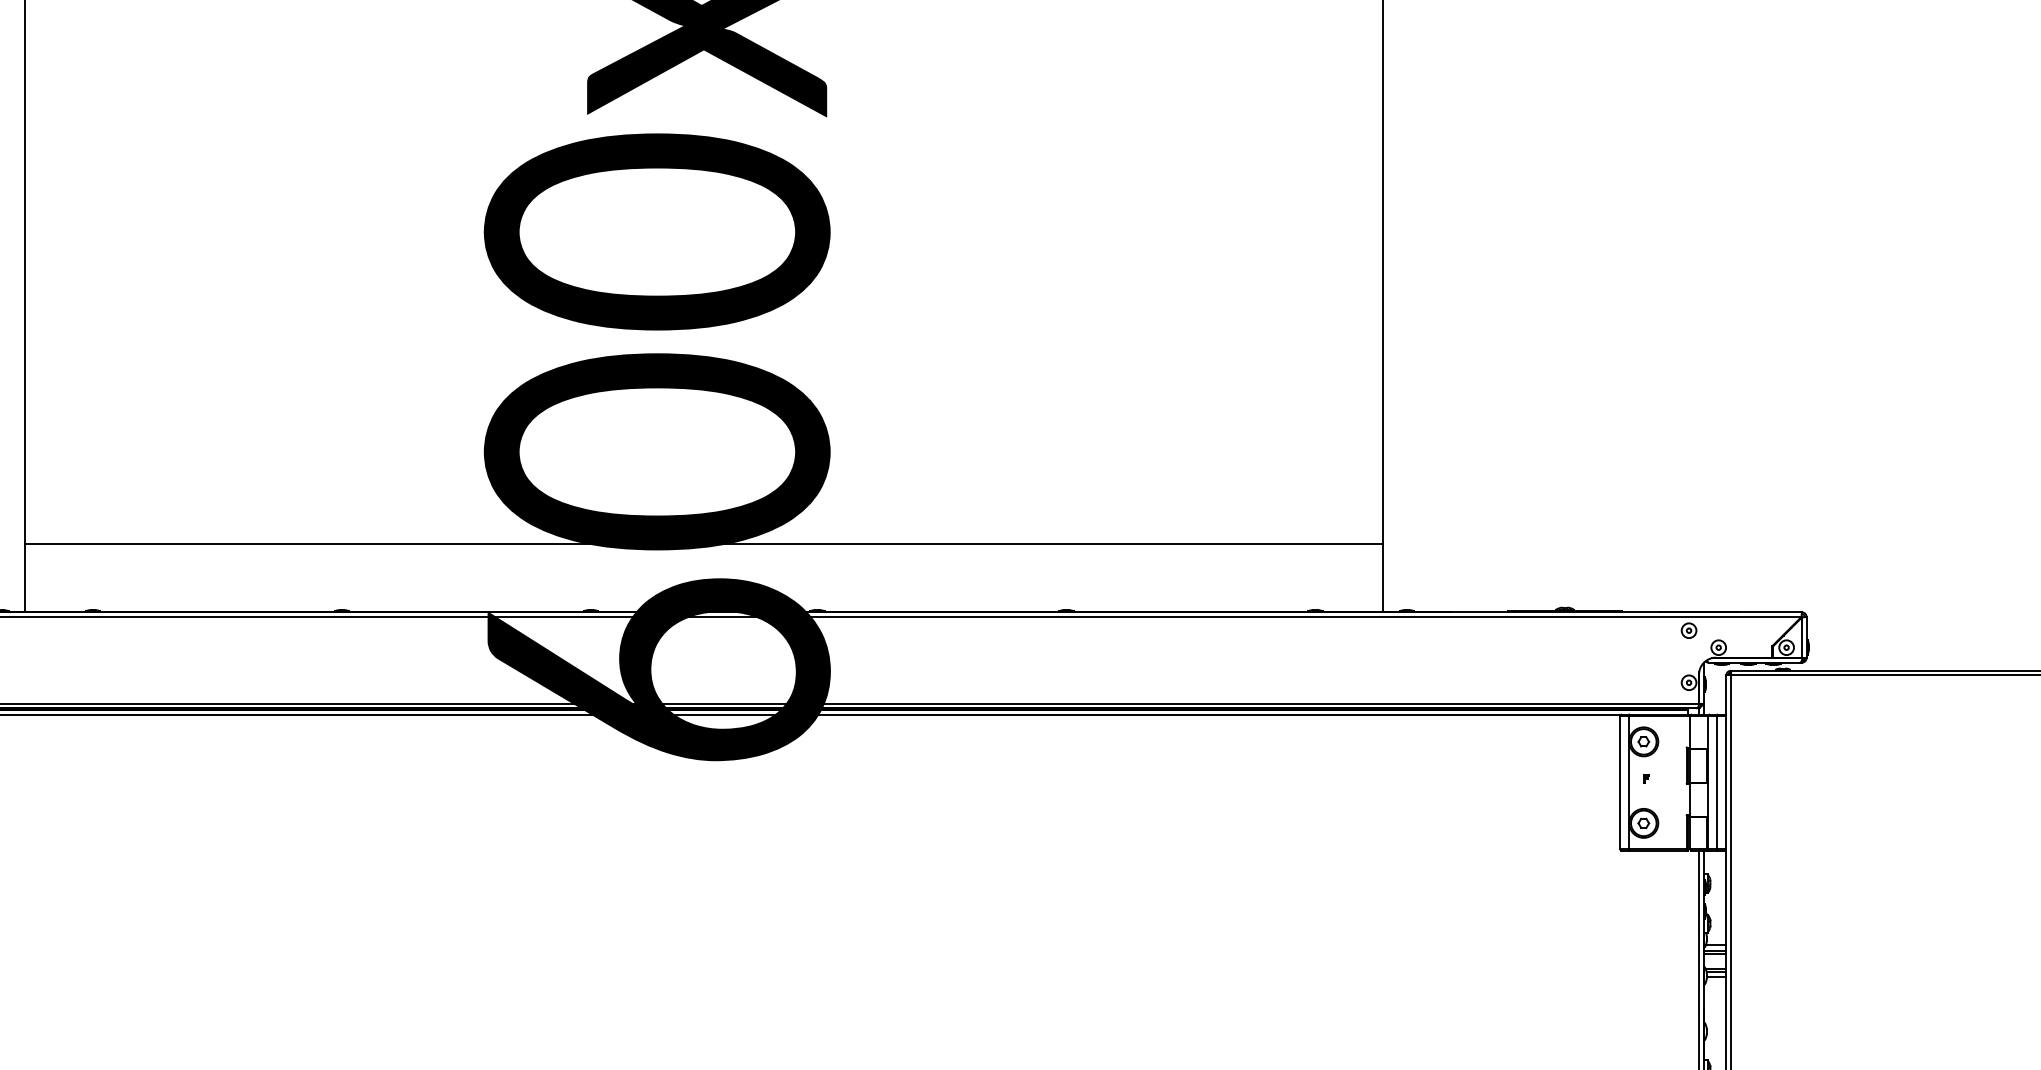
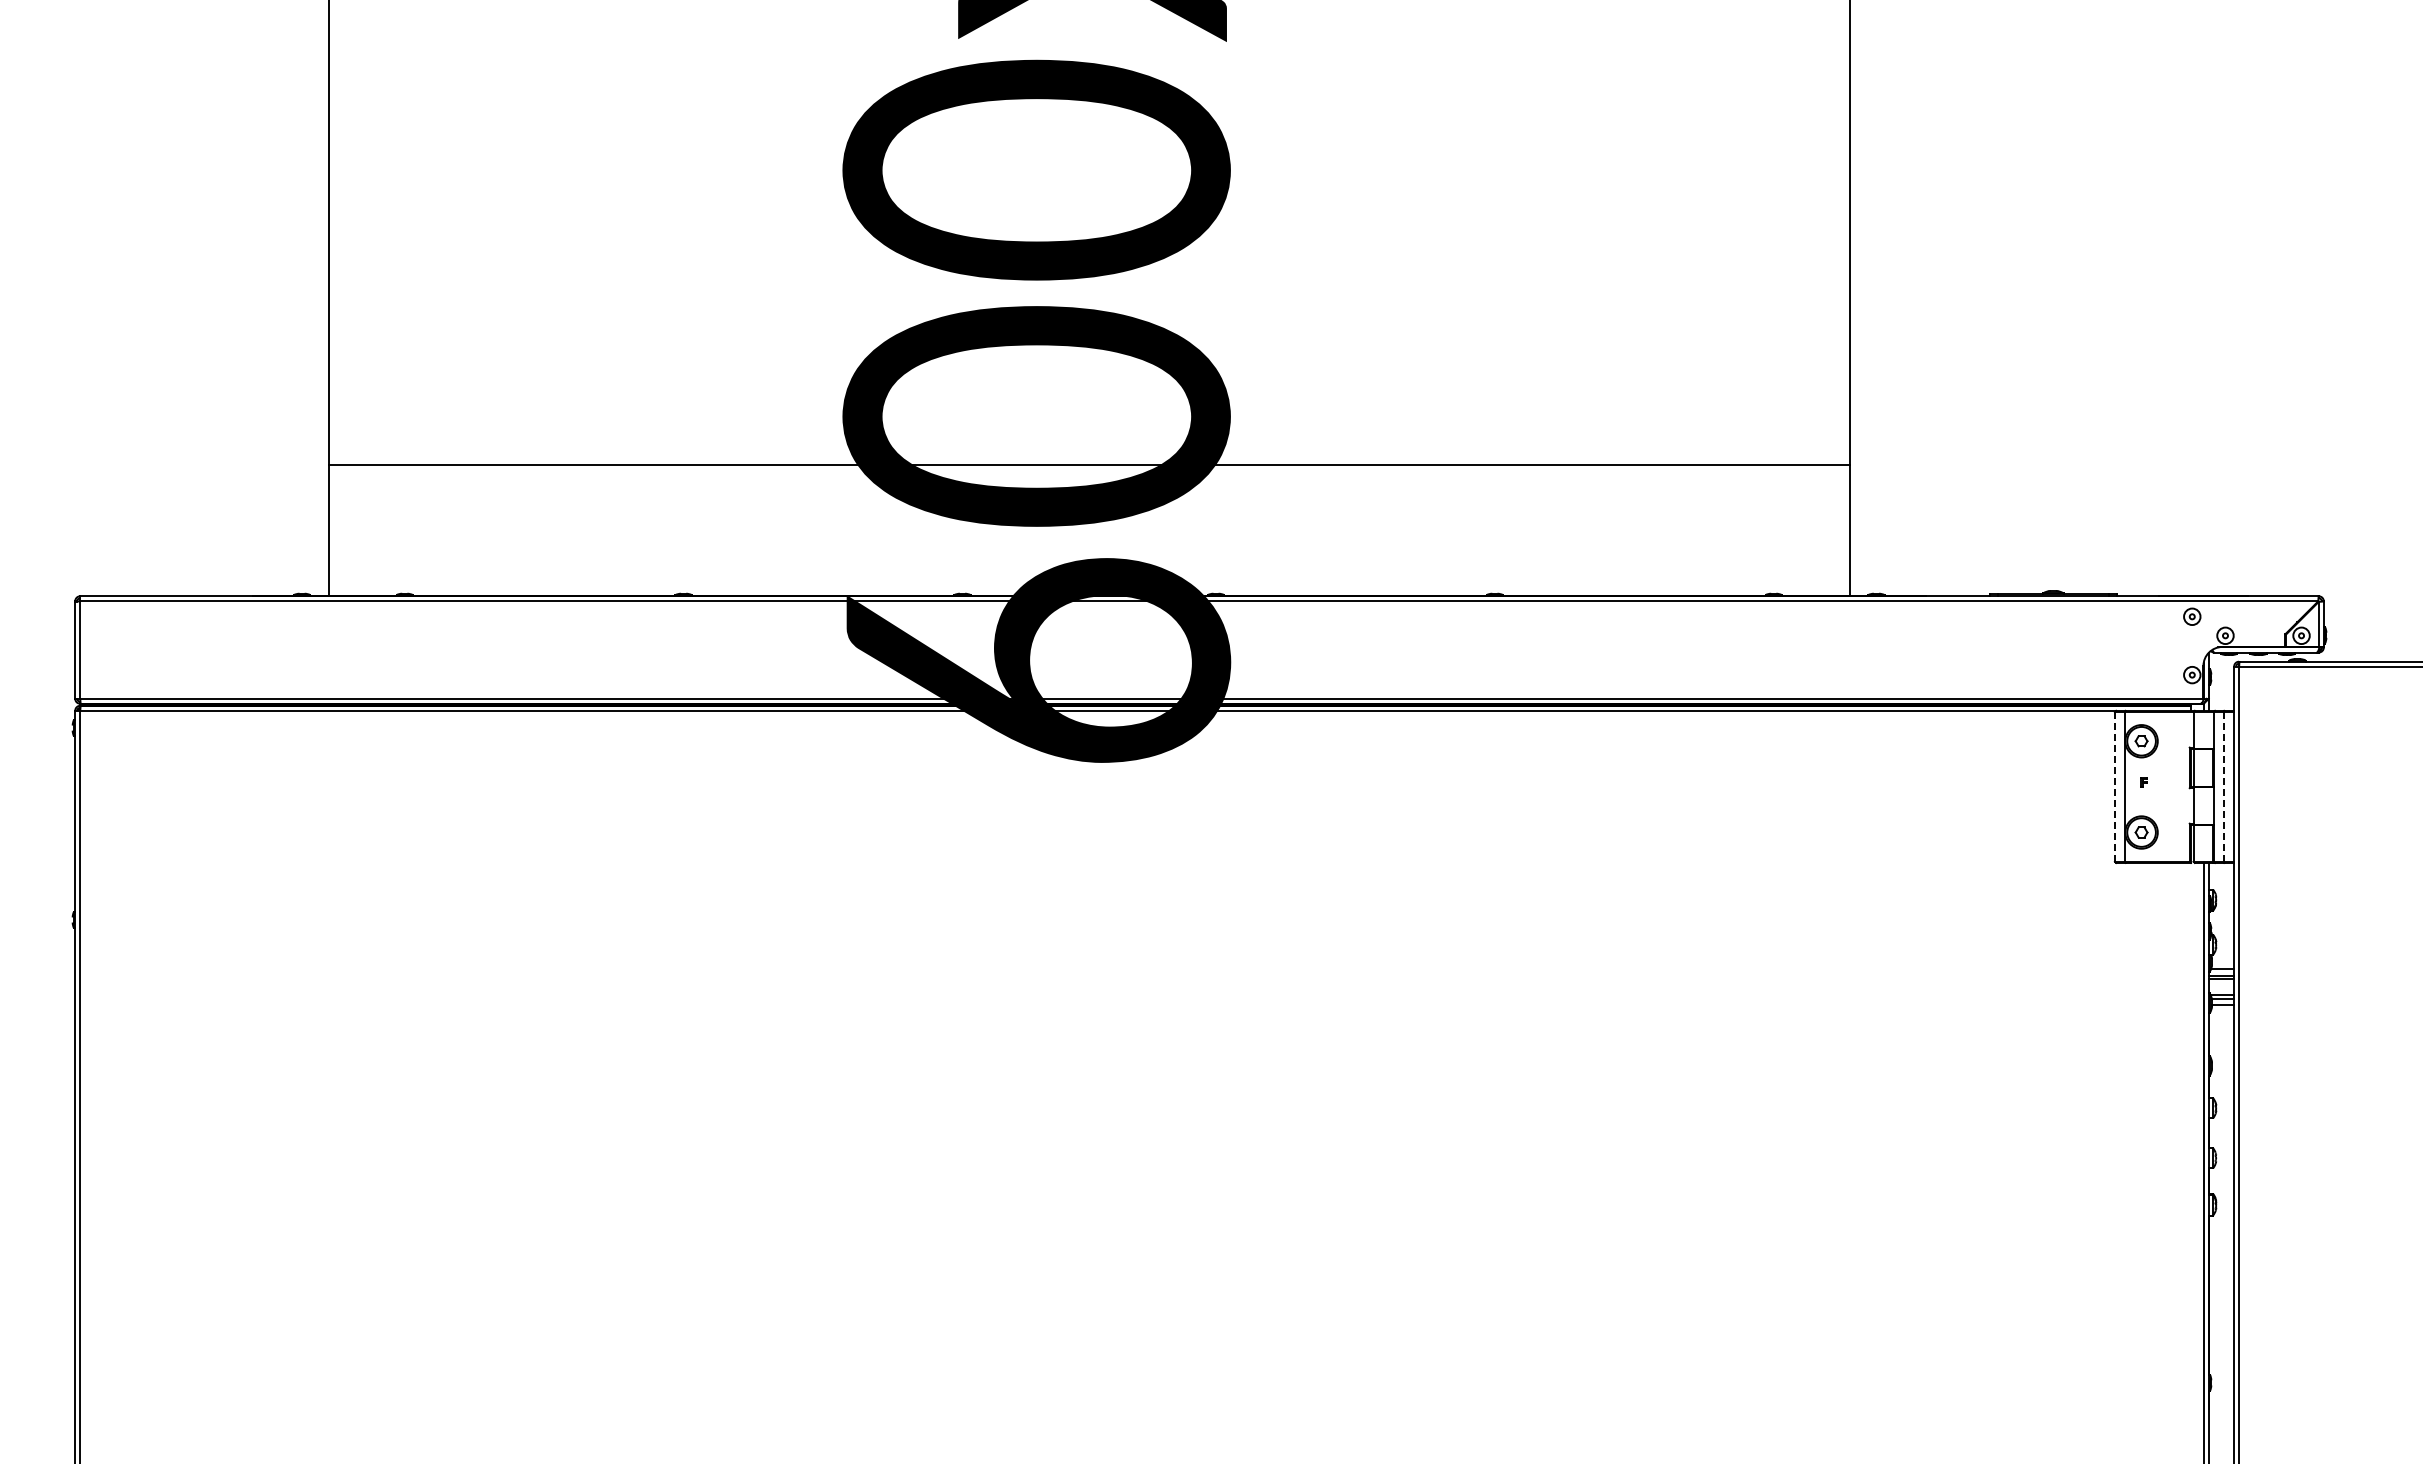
line: (703, 544) -> (1088, 465), moved
line: (1619, 782) -> (2114, 786), solid -> dashed
line: (1716, 782) -> (2223, 786), solid -> dashed

